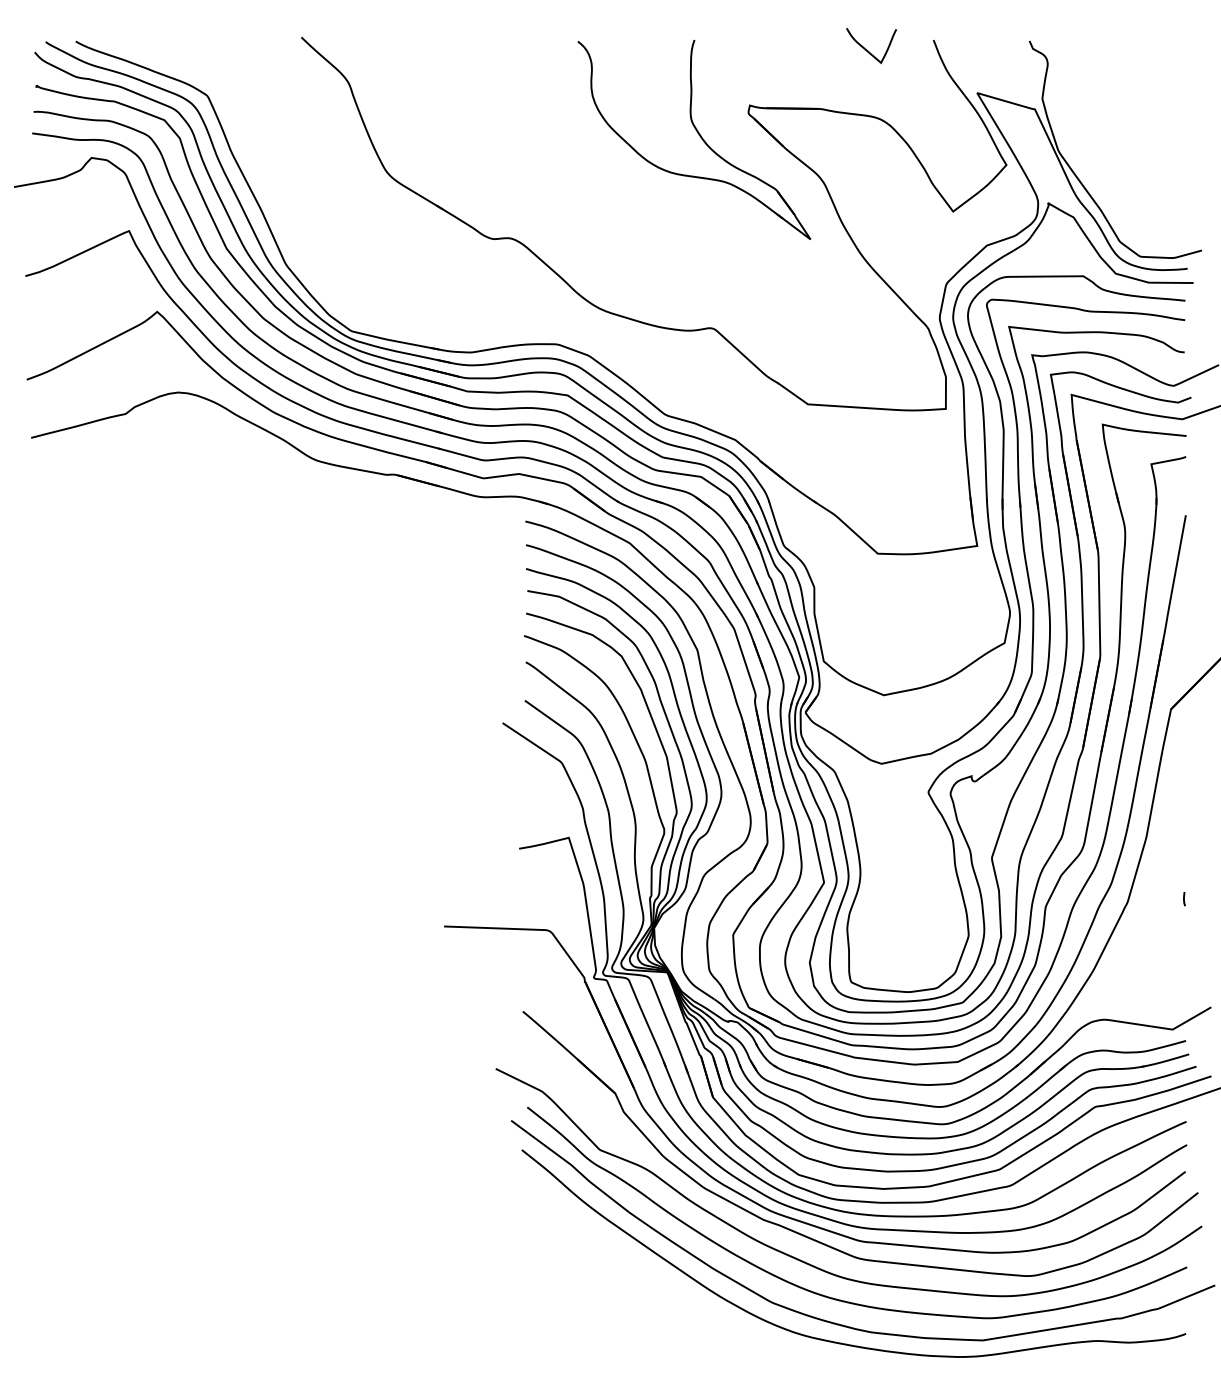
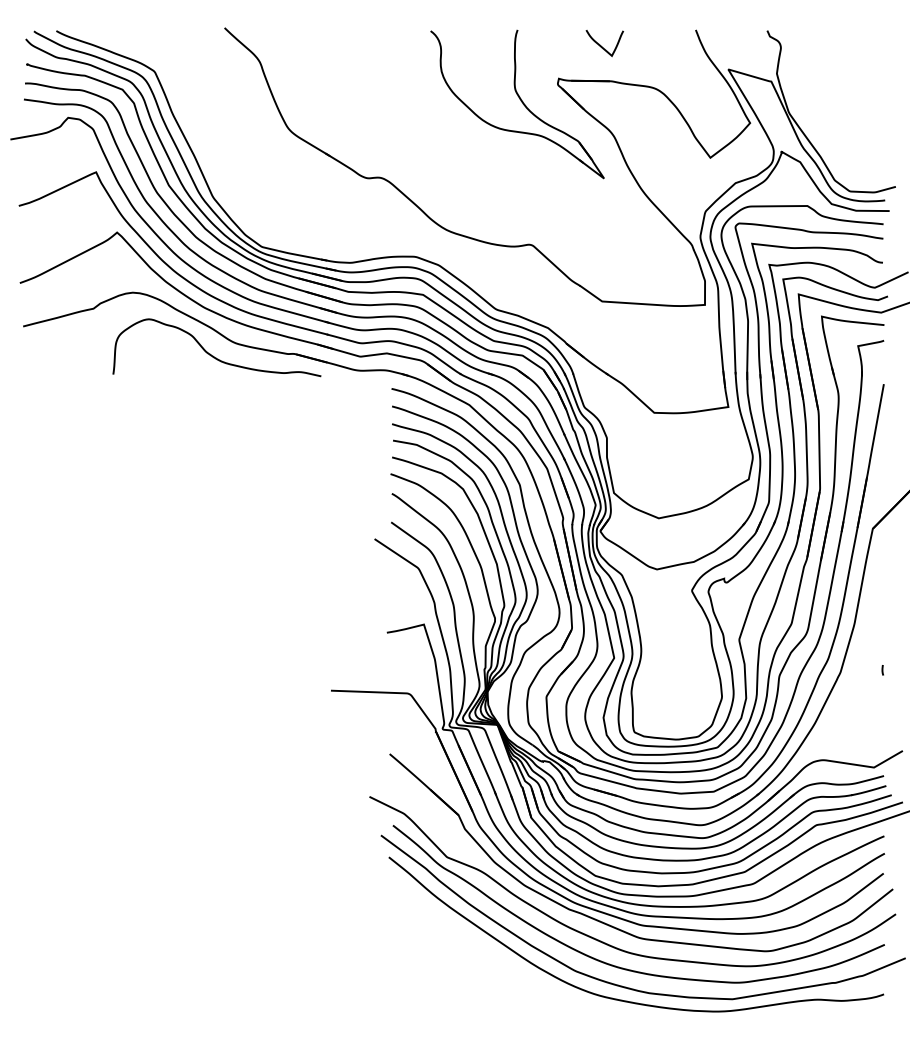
curve: (867, 49) -> (601, 45), moved
curve: (283, 475) -> (211, 354), added

